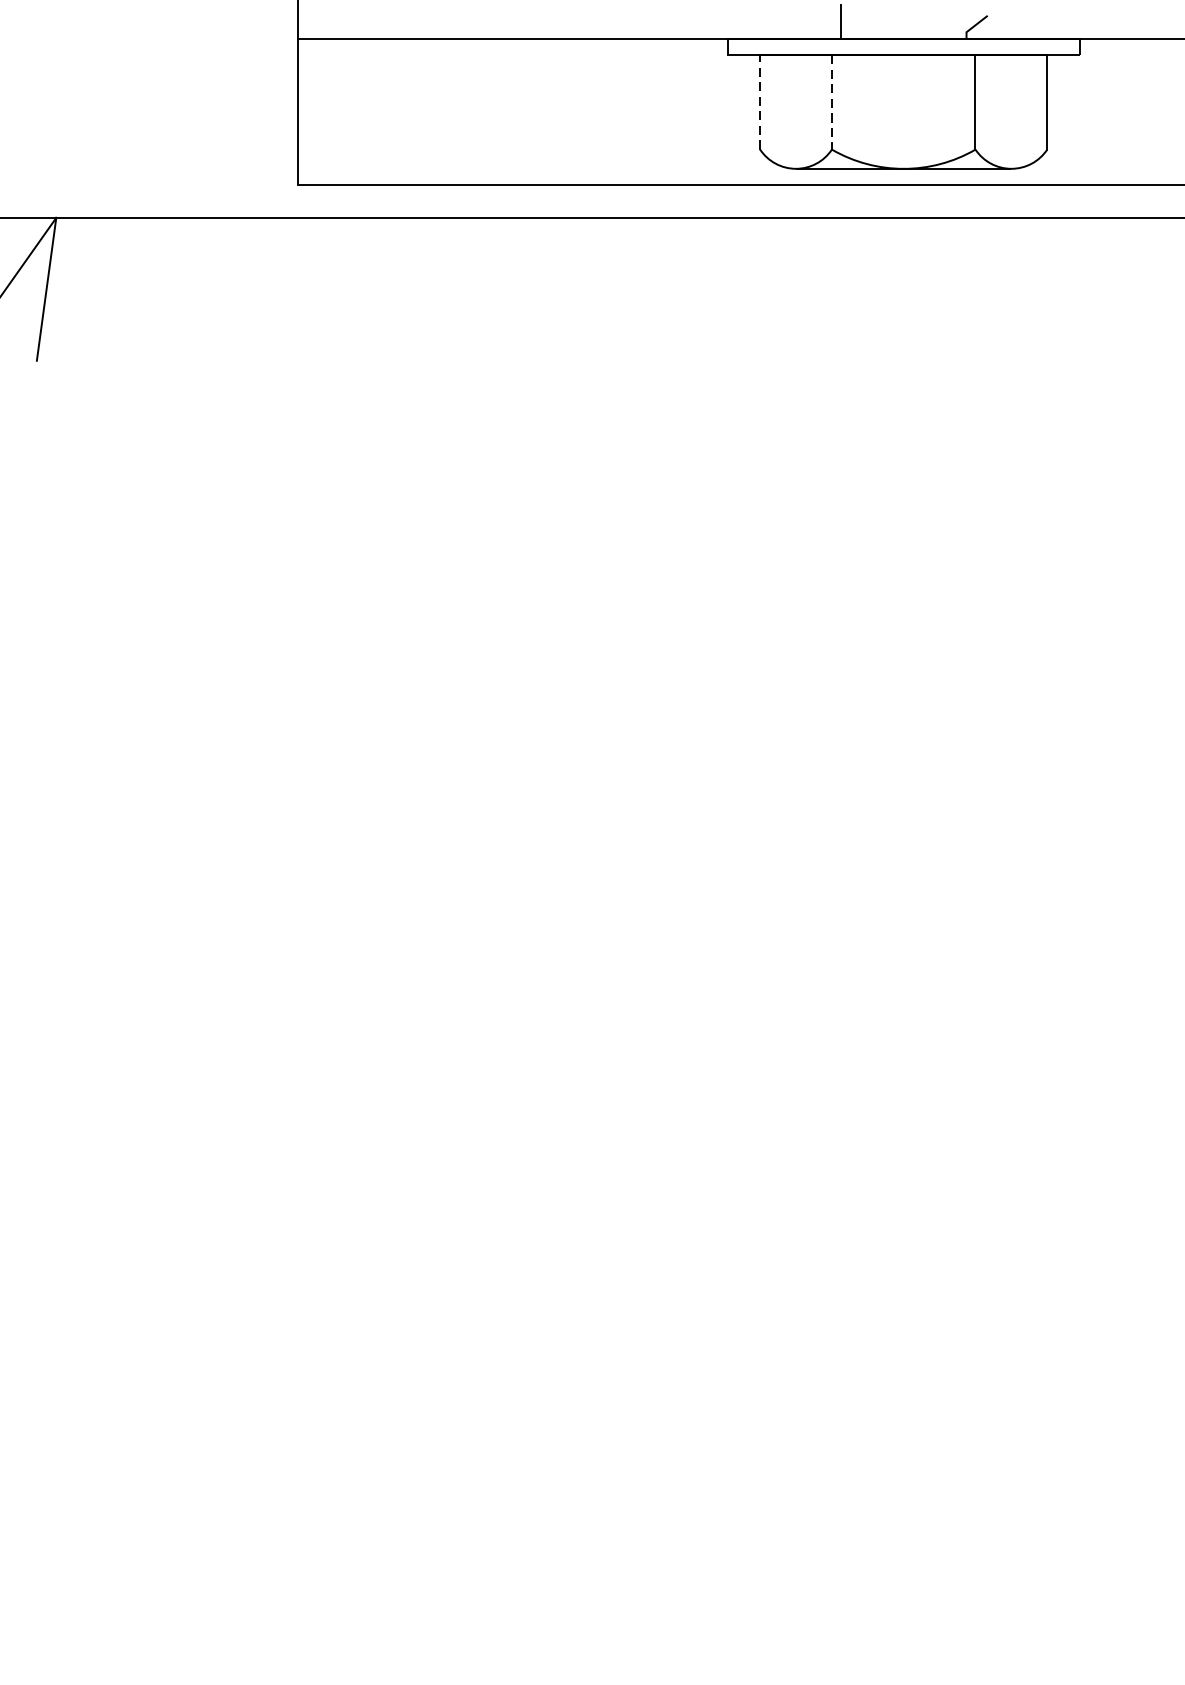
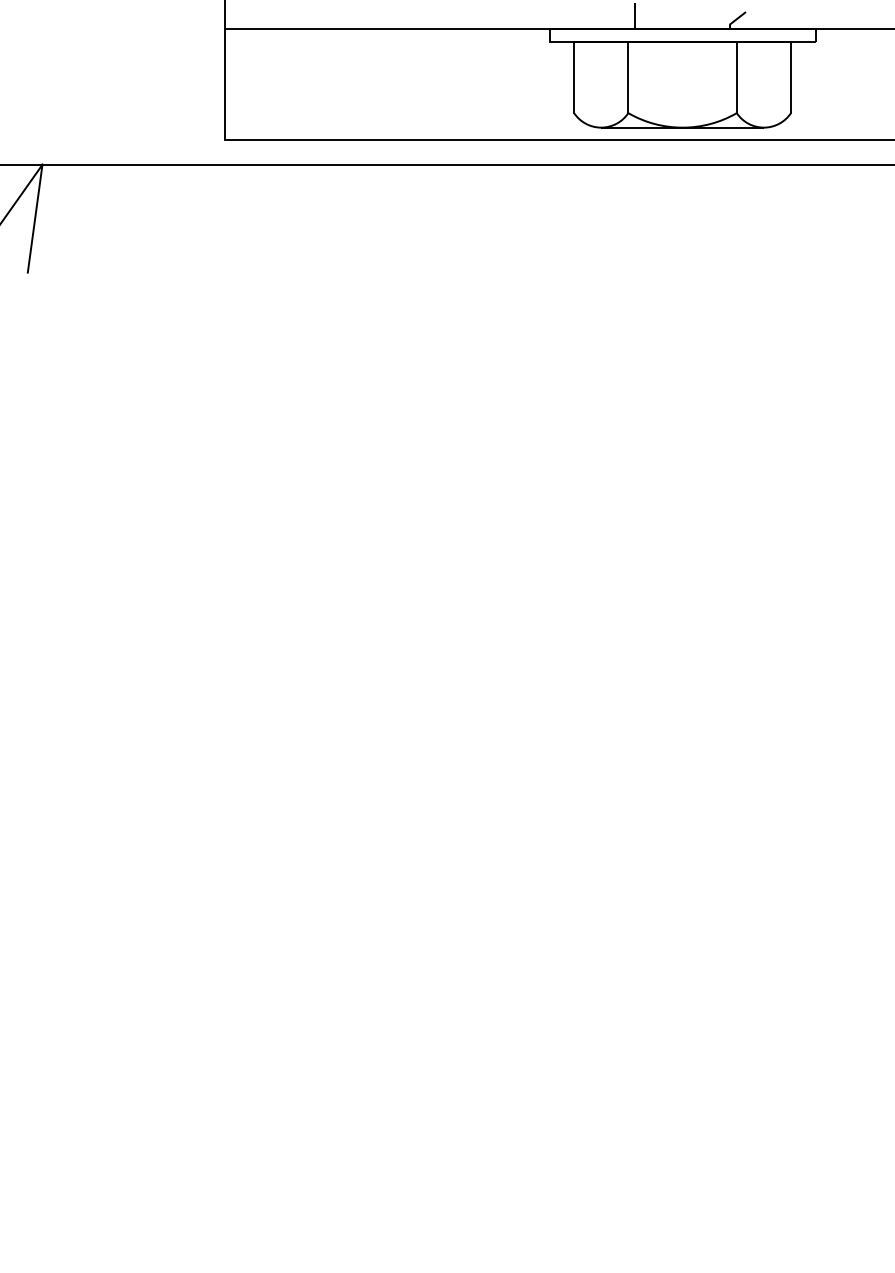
line: (760, 102) -> (574, 77), dashed -> solid
line: (832, 102) -> (628, 77), dashed -> solid

